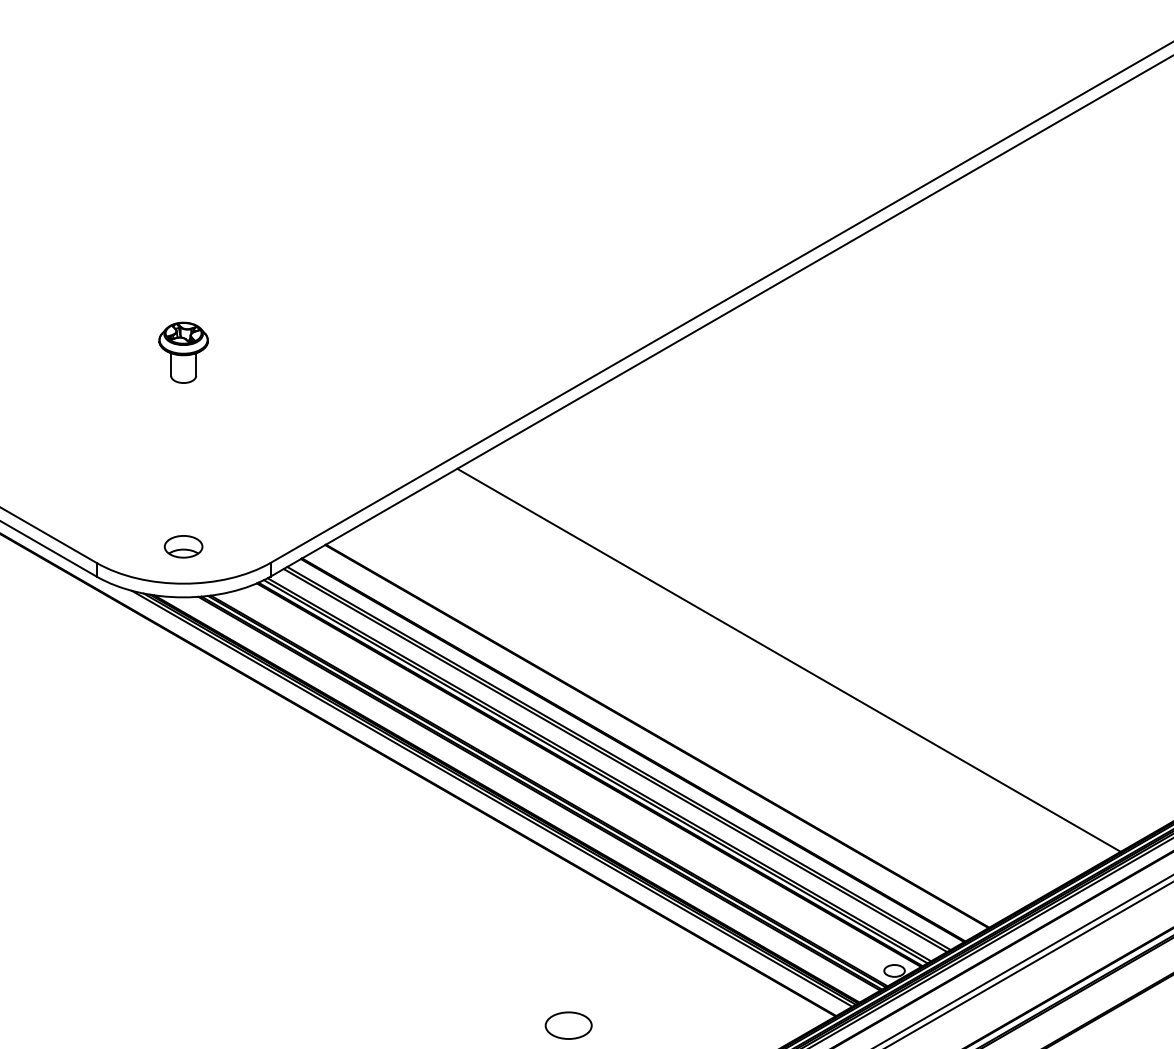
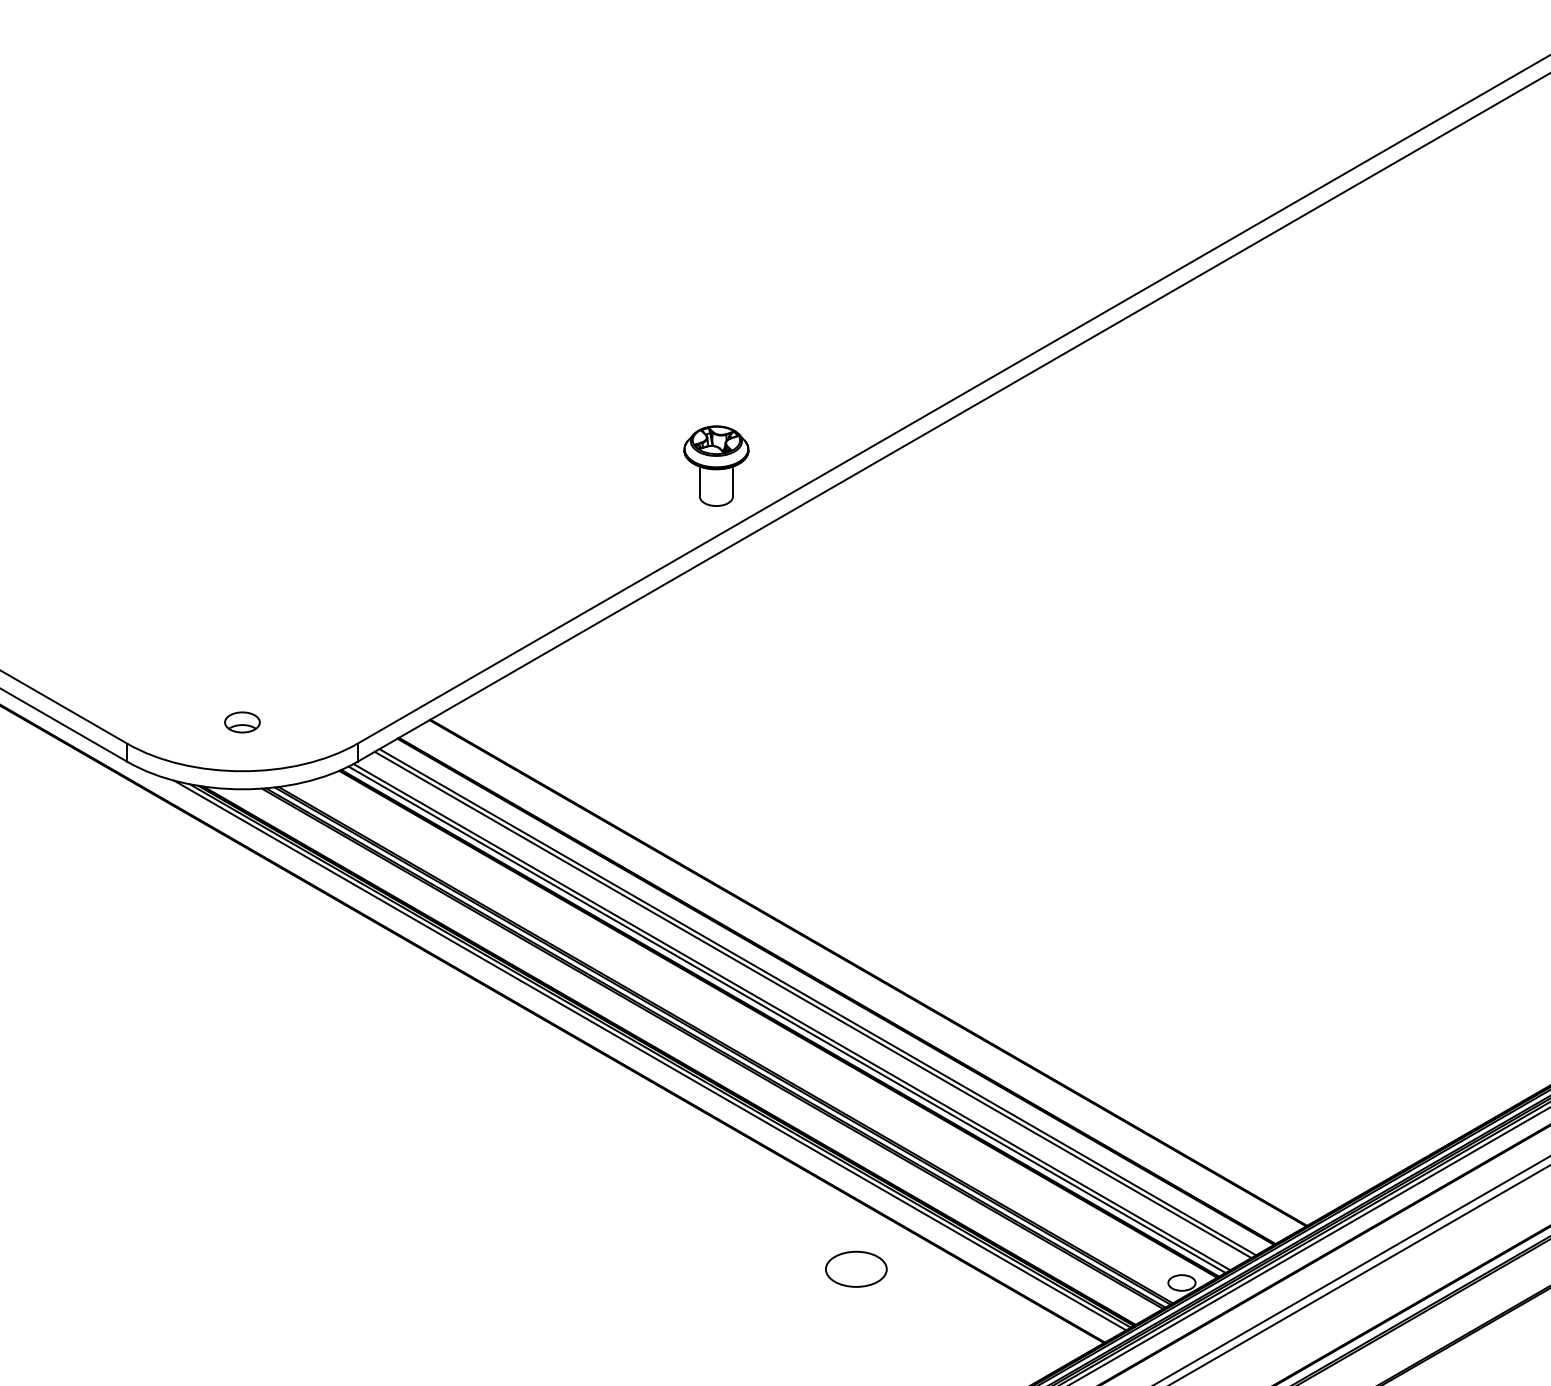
part: (183, 352) -> (716, 465), moved
part: (183, 546) -> (242, 722), size x0.7
line: (789, 660) -> (1042, 872), removed
part: (568, 1025) -> (856, 1268), moved

